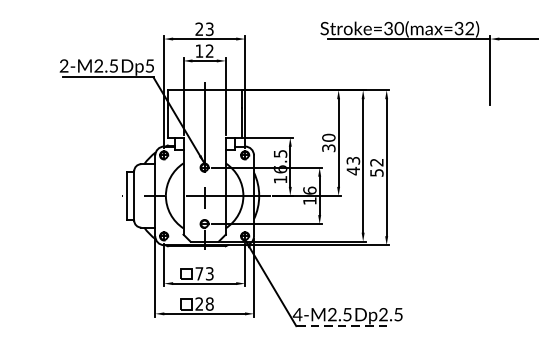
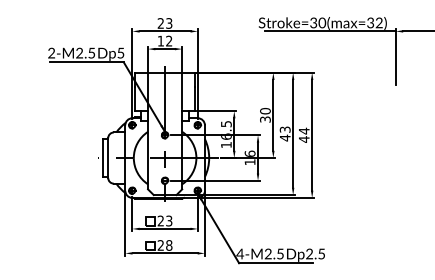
text: (375, 166) -> (303, 134), 52 -> 44
text: (198, 273) -> (160, 220), 73 -> 23
line: (341, 326) -> (275, 263), dashed -> solid

